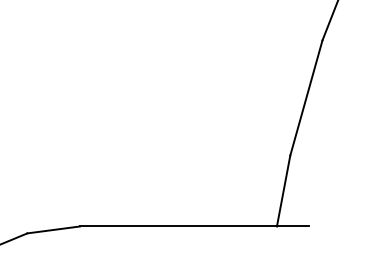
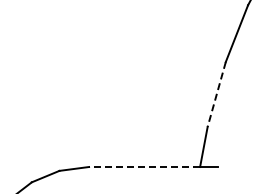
line: (306, 97) -> (216, 94), solid -> dashed
line: (178, 227) -> (144, 167), solid -> dashed

